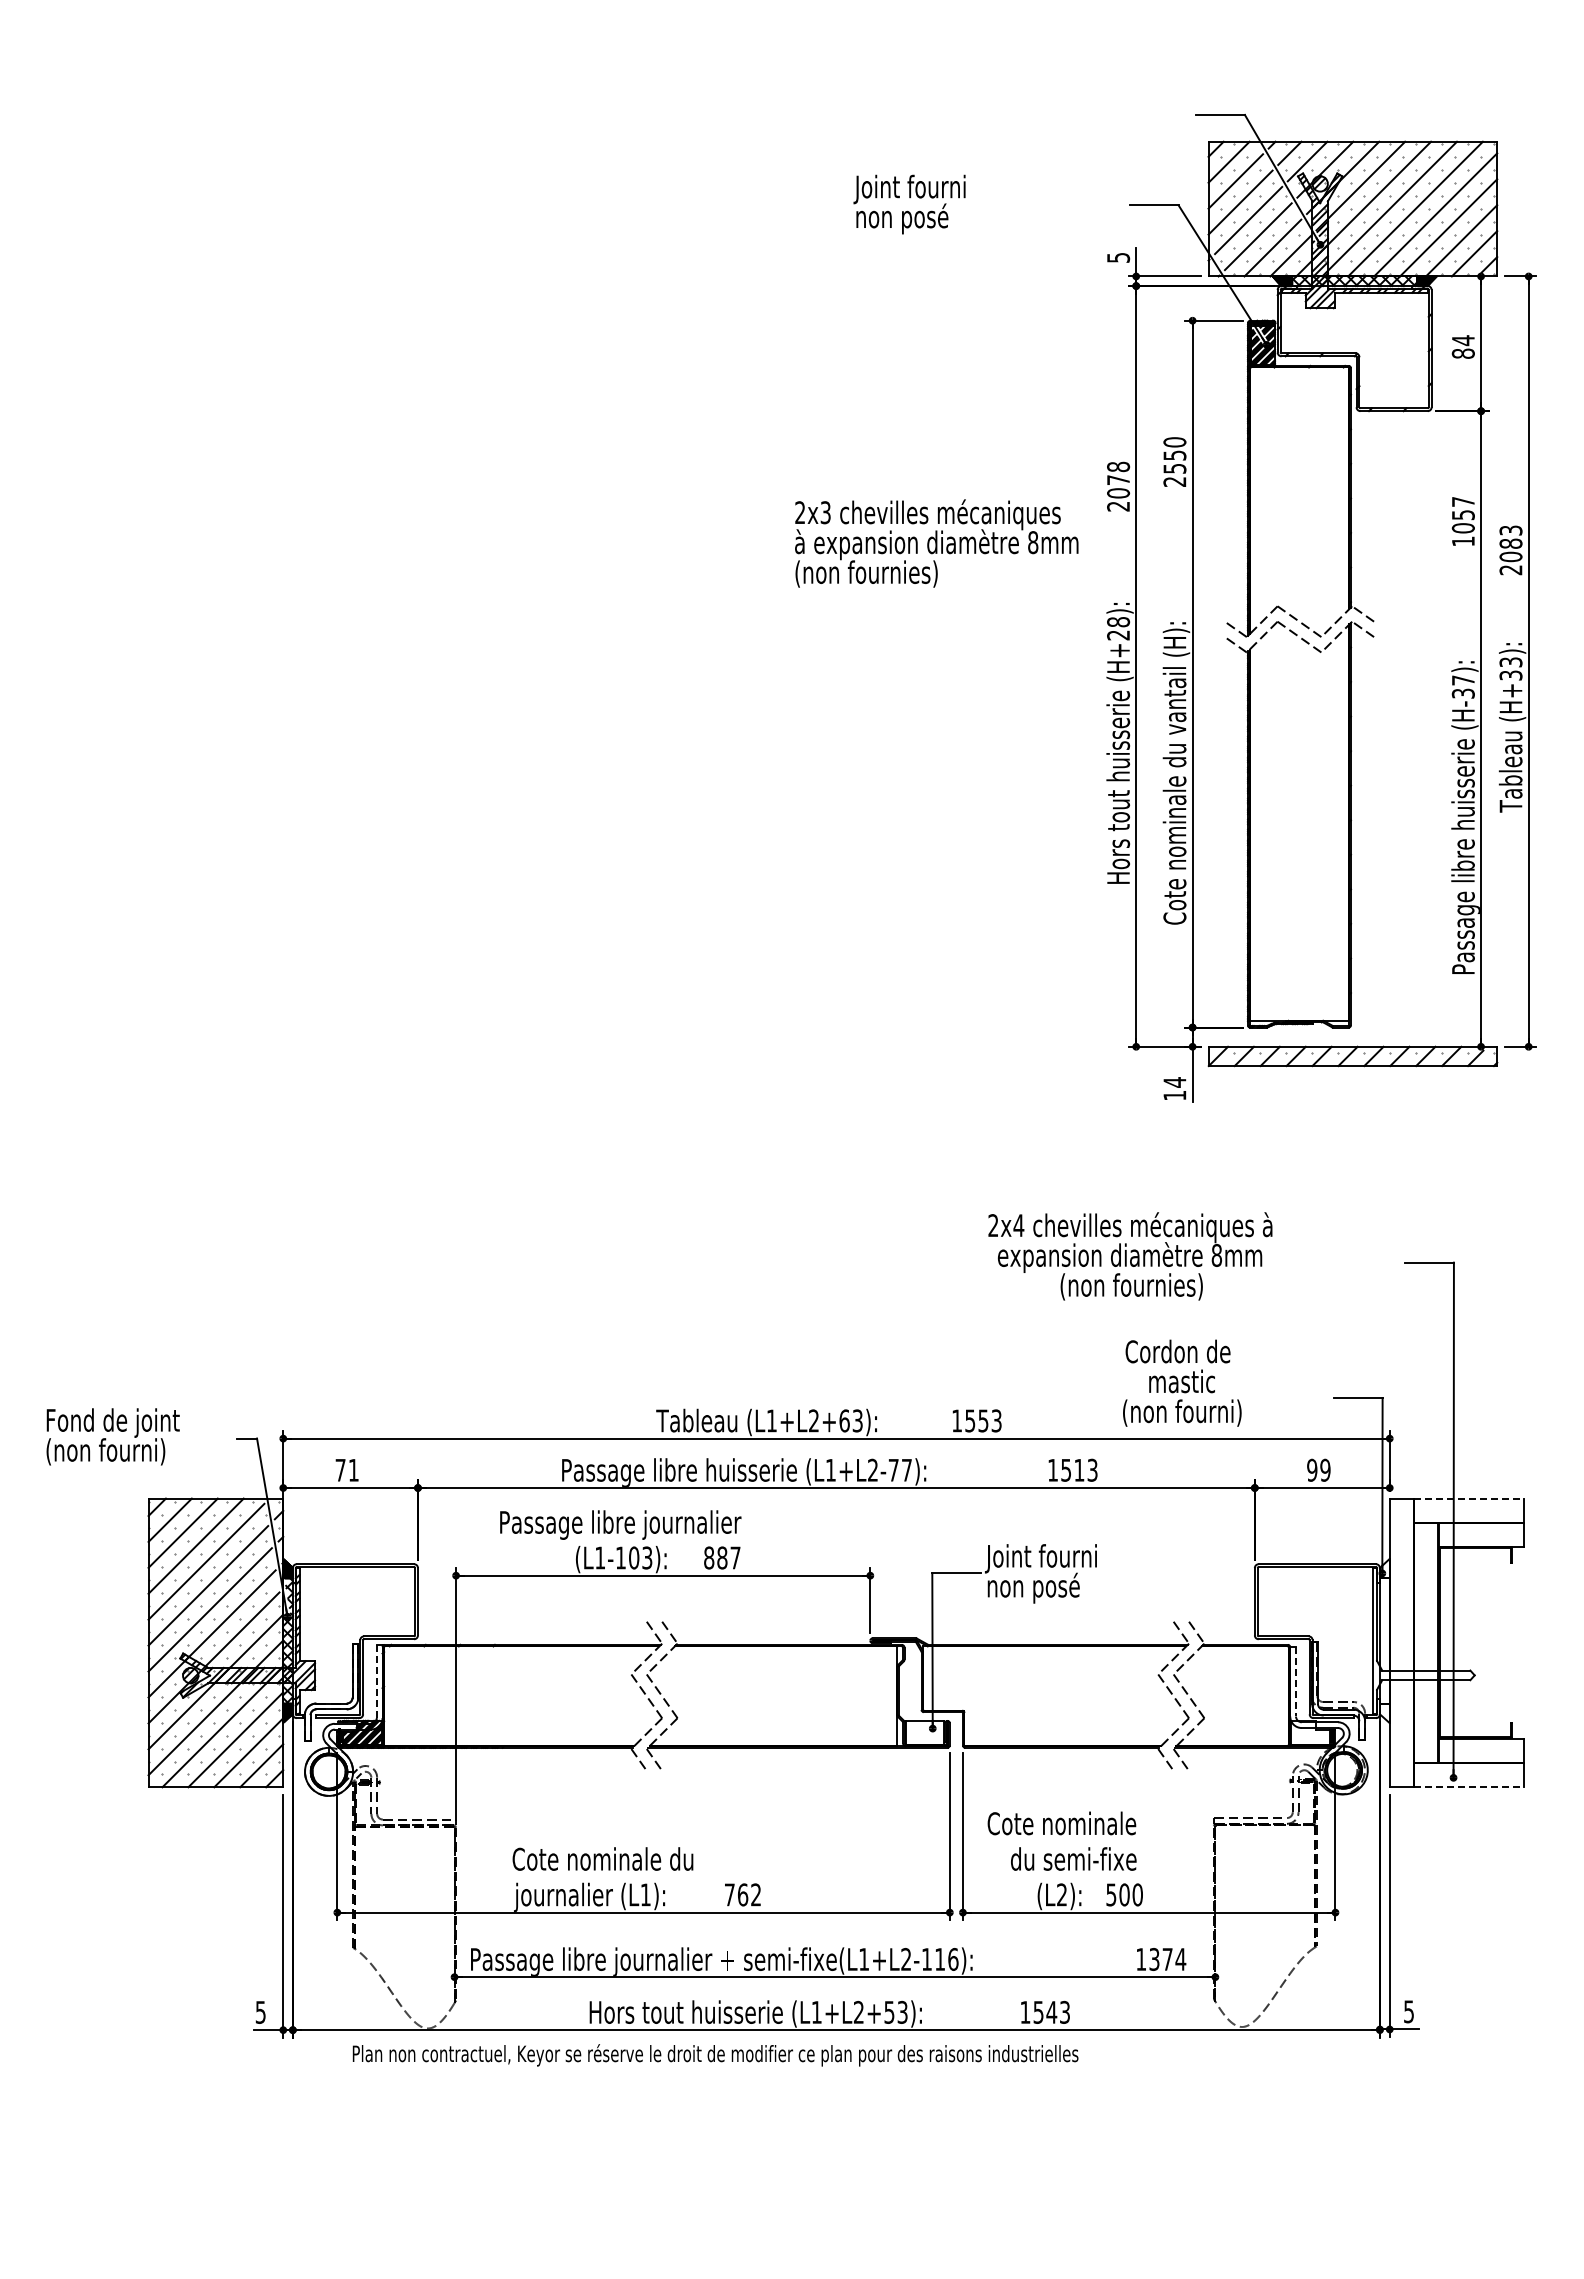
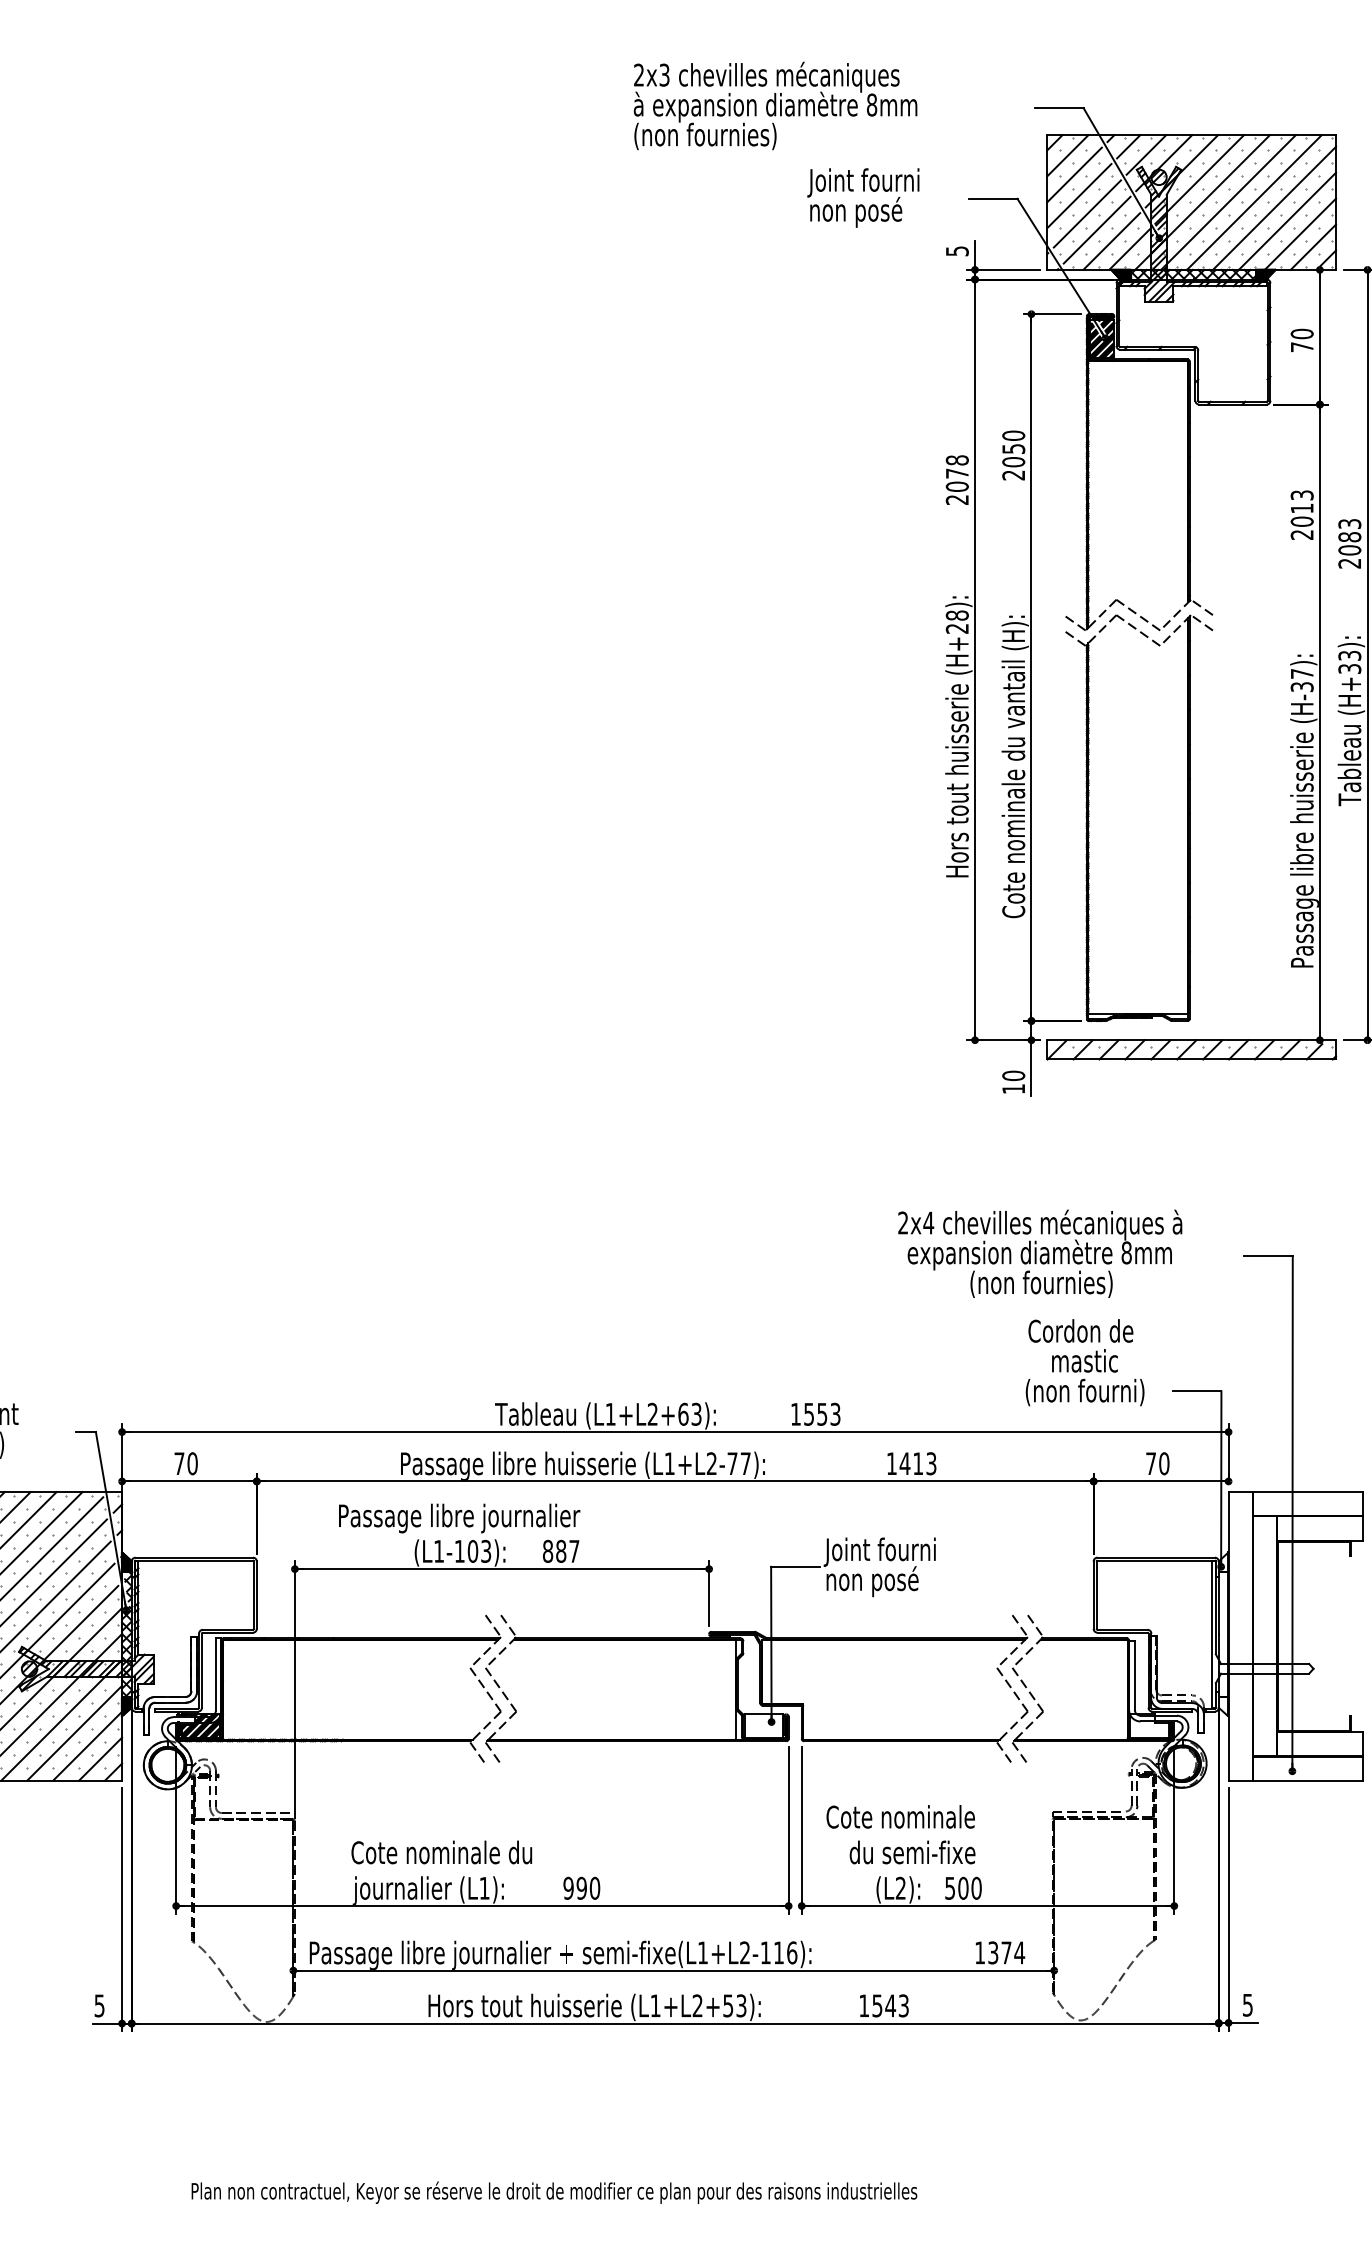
text: (909, 204) -> (863, 197), moved
text: (1462, 346) -> (1301, 339), 84 -> 70
text: (1174, 468) -> (1013, 461), 2550 -> 2050
text: (1462, 521) -> (1301, 514), 1057 -> 2013
text: (936, 543) -> (775, 105), moved
text: (1174, 1082) -> (1013, 1075), 14 -> 10
text: (1130, 1256) -> (1040, 1253), moved
text: (1182, 1382) -> (1085, 1361), moved
text: (353, 1469) -> (192, 1462), 71 -> 70
text: (1318, 1469) -> (1157, 1462), 99 -> 70
text: (1065, 1470) -> (904, 1463), 1513 -> 1413
line: (1469, 1498) -> (1308, 1491), dashed -> solid
line: (376, 1681) -> (215, 1674), dashed -> solid
line: (1296, 1681) -> (1135, 1674), dashed -> solid
line: (1469, 1787) -> (1308, 1780), dashed -> solid
text: (742, 1894) -> (581, 1887), 762 -> 990
text: (715, 2055) -> (554, 2192), moved

